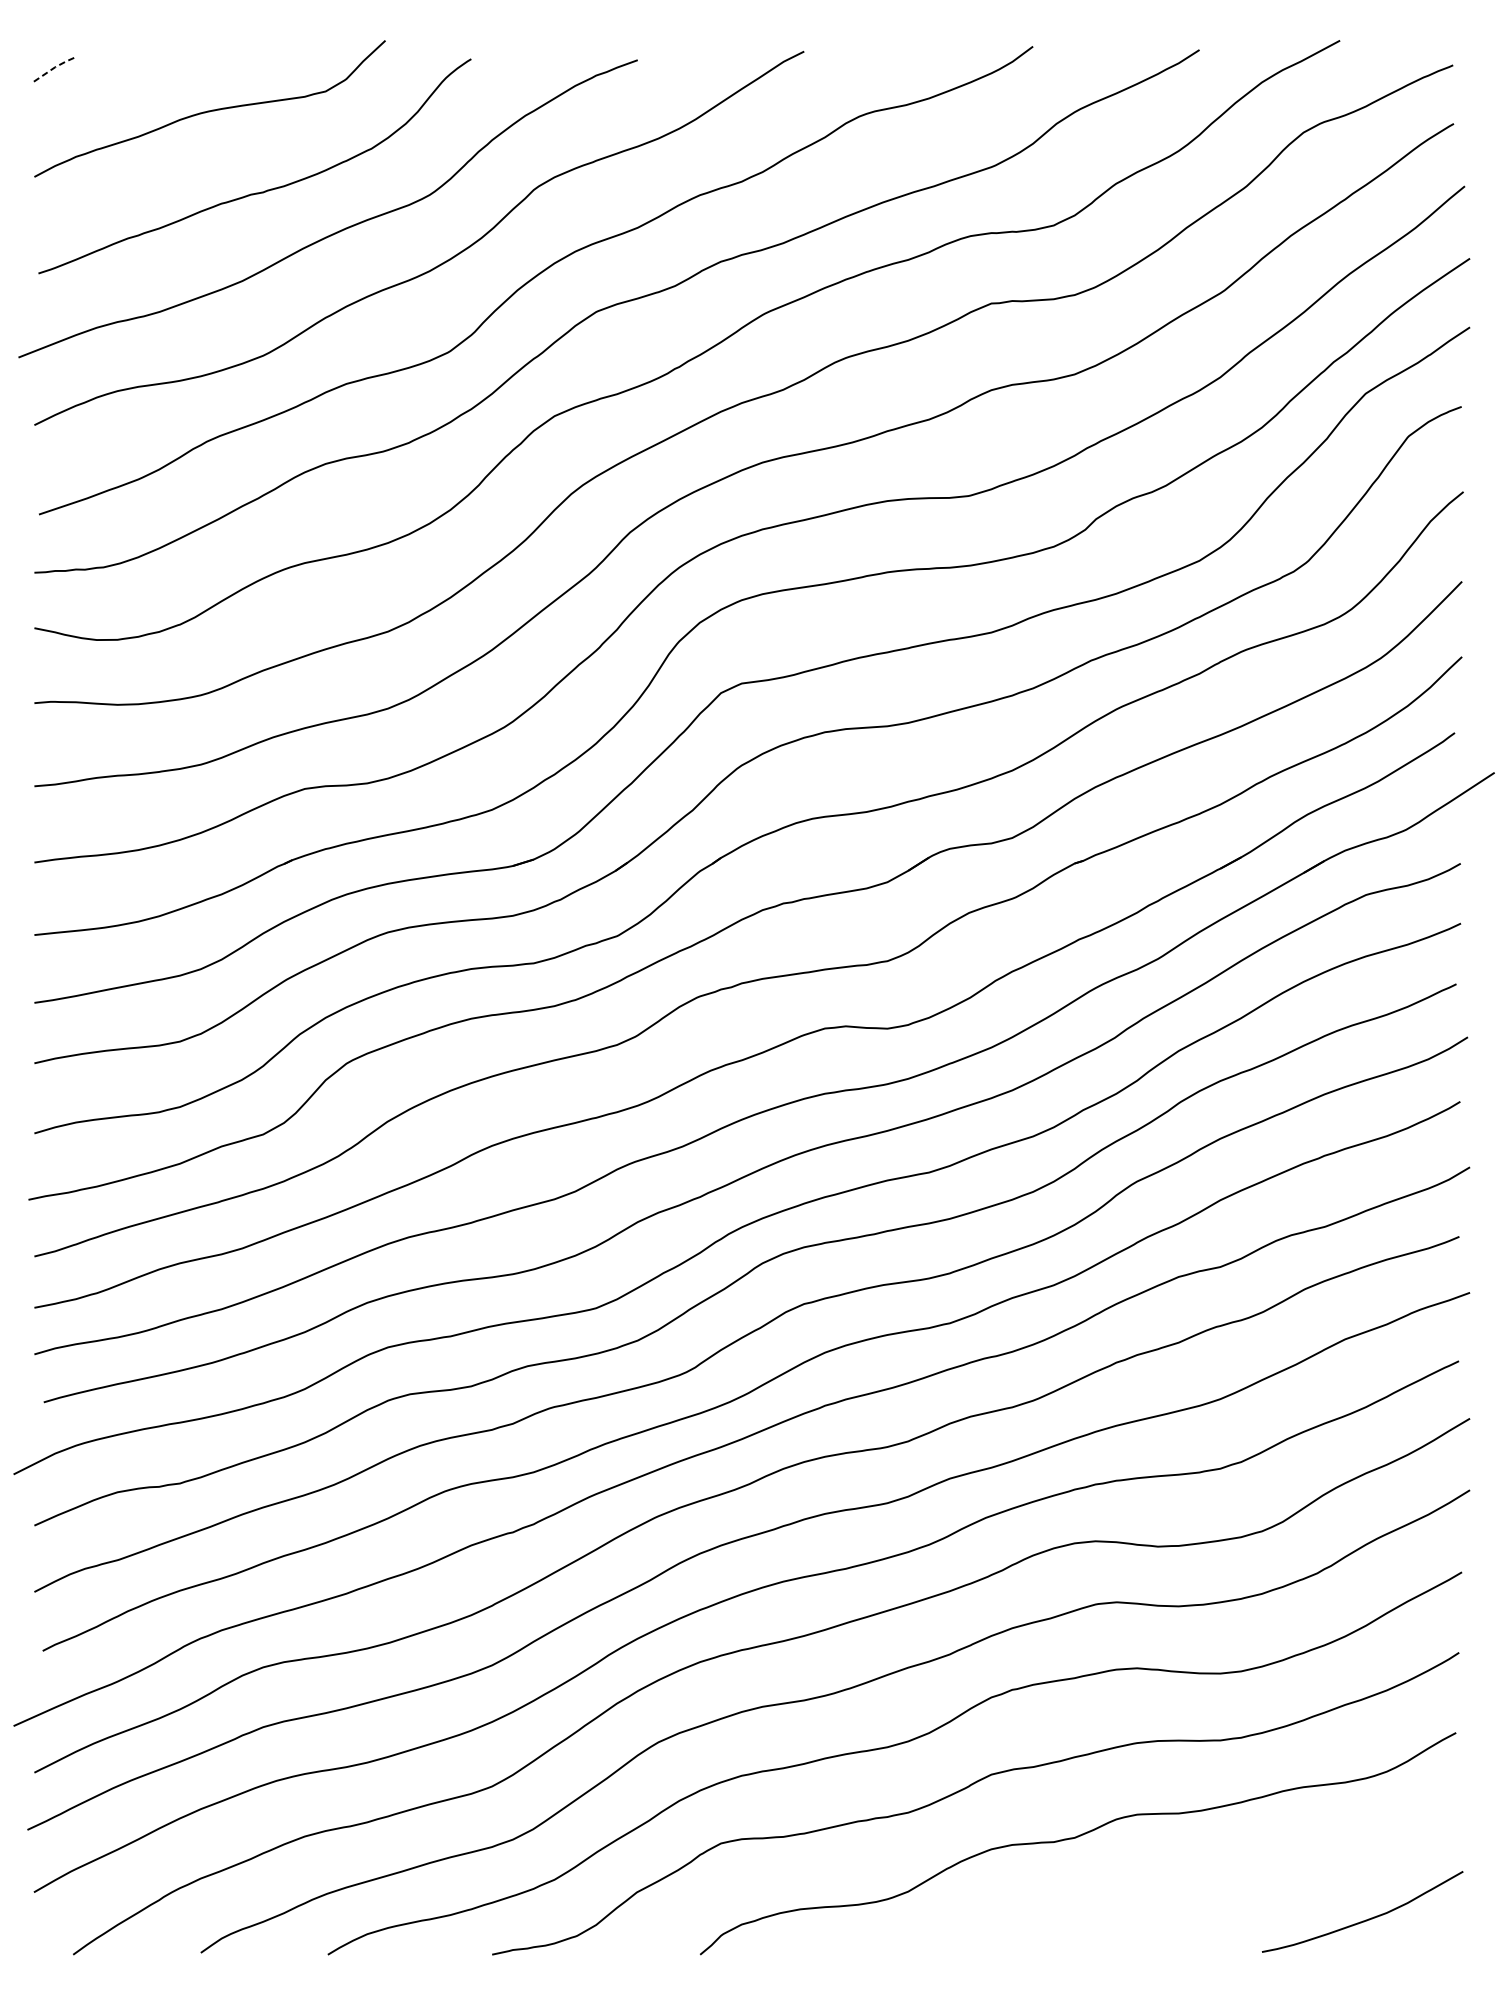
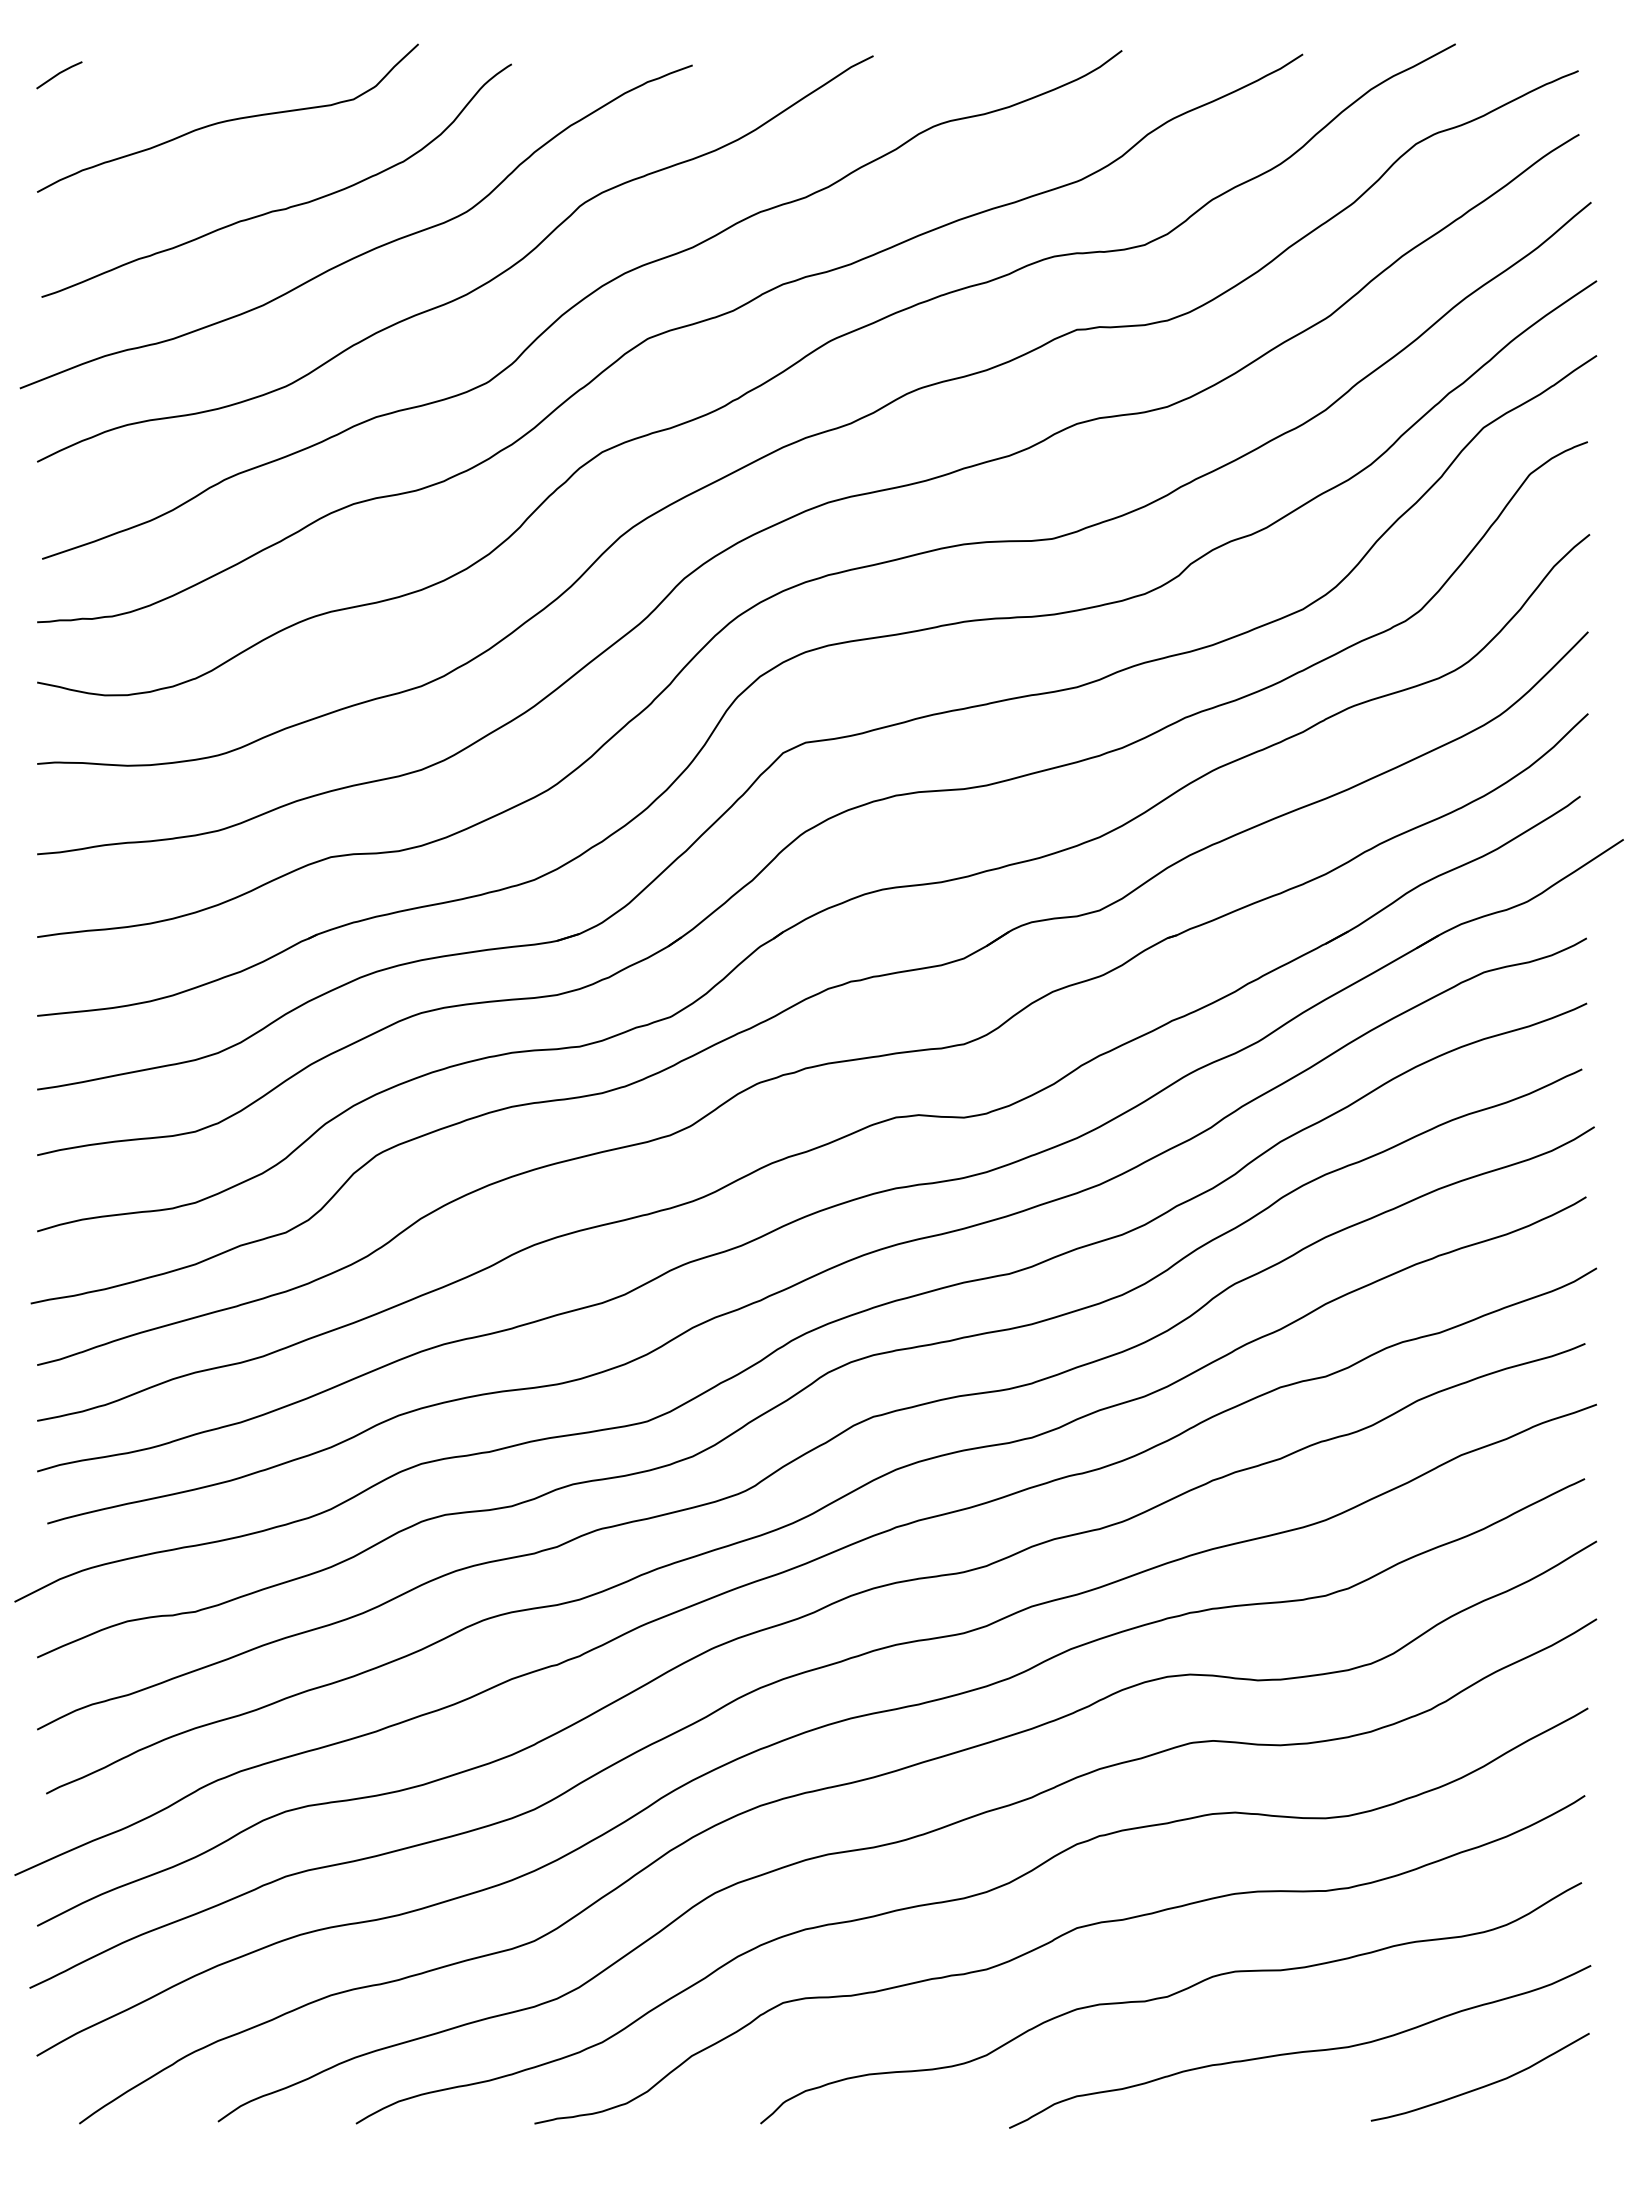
line: (54, 67) -> (59, 73), dashed -> solid
curve: (1197, 1888) -> (1300, 2051), added

